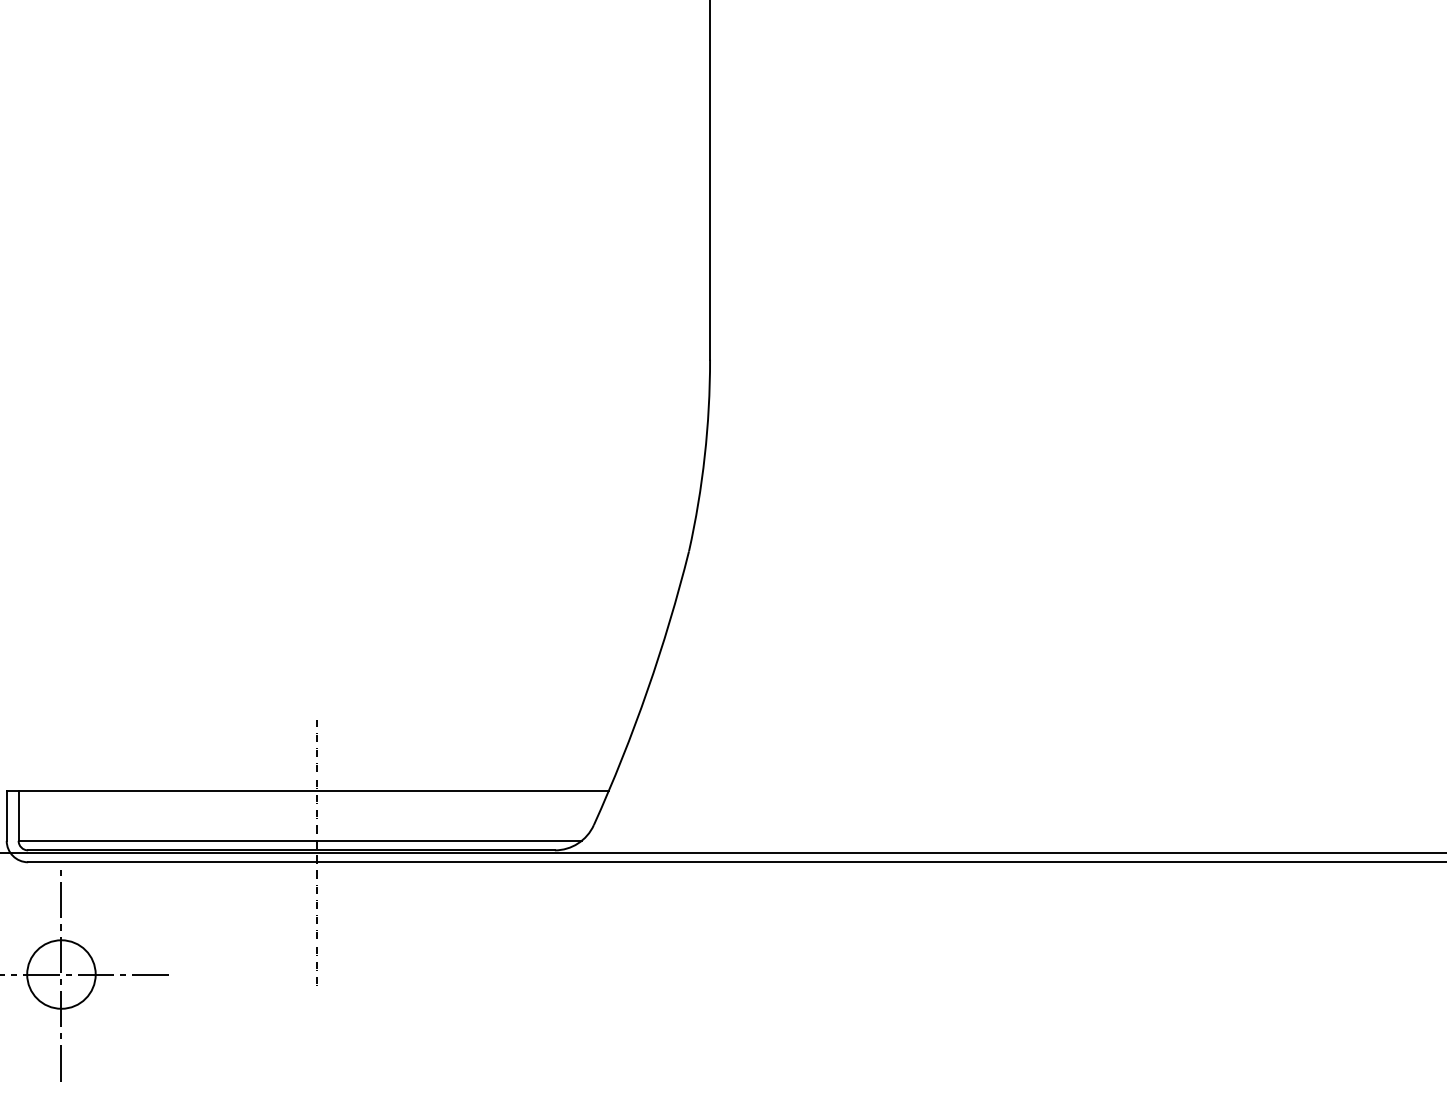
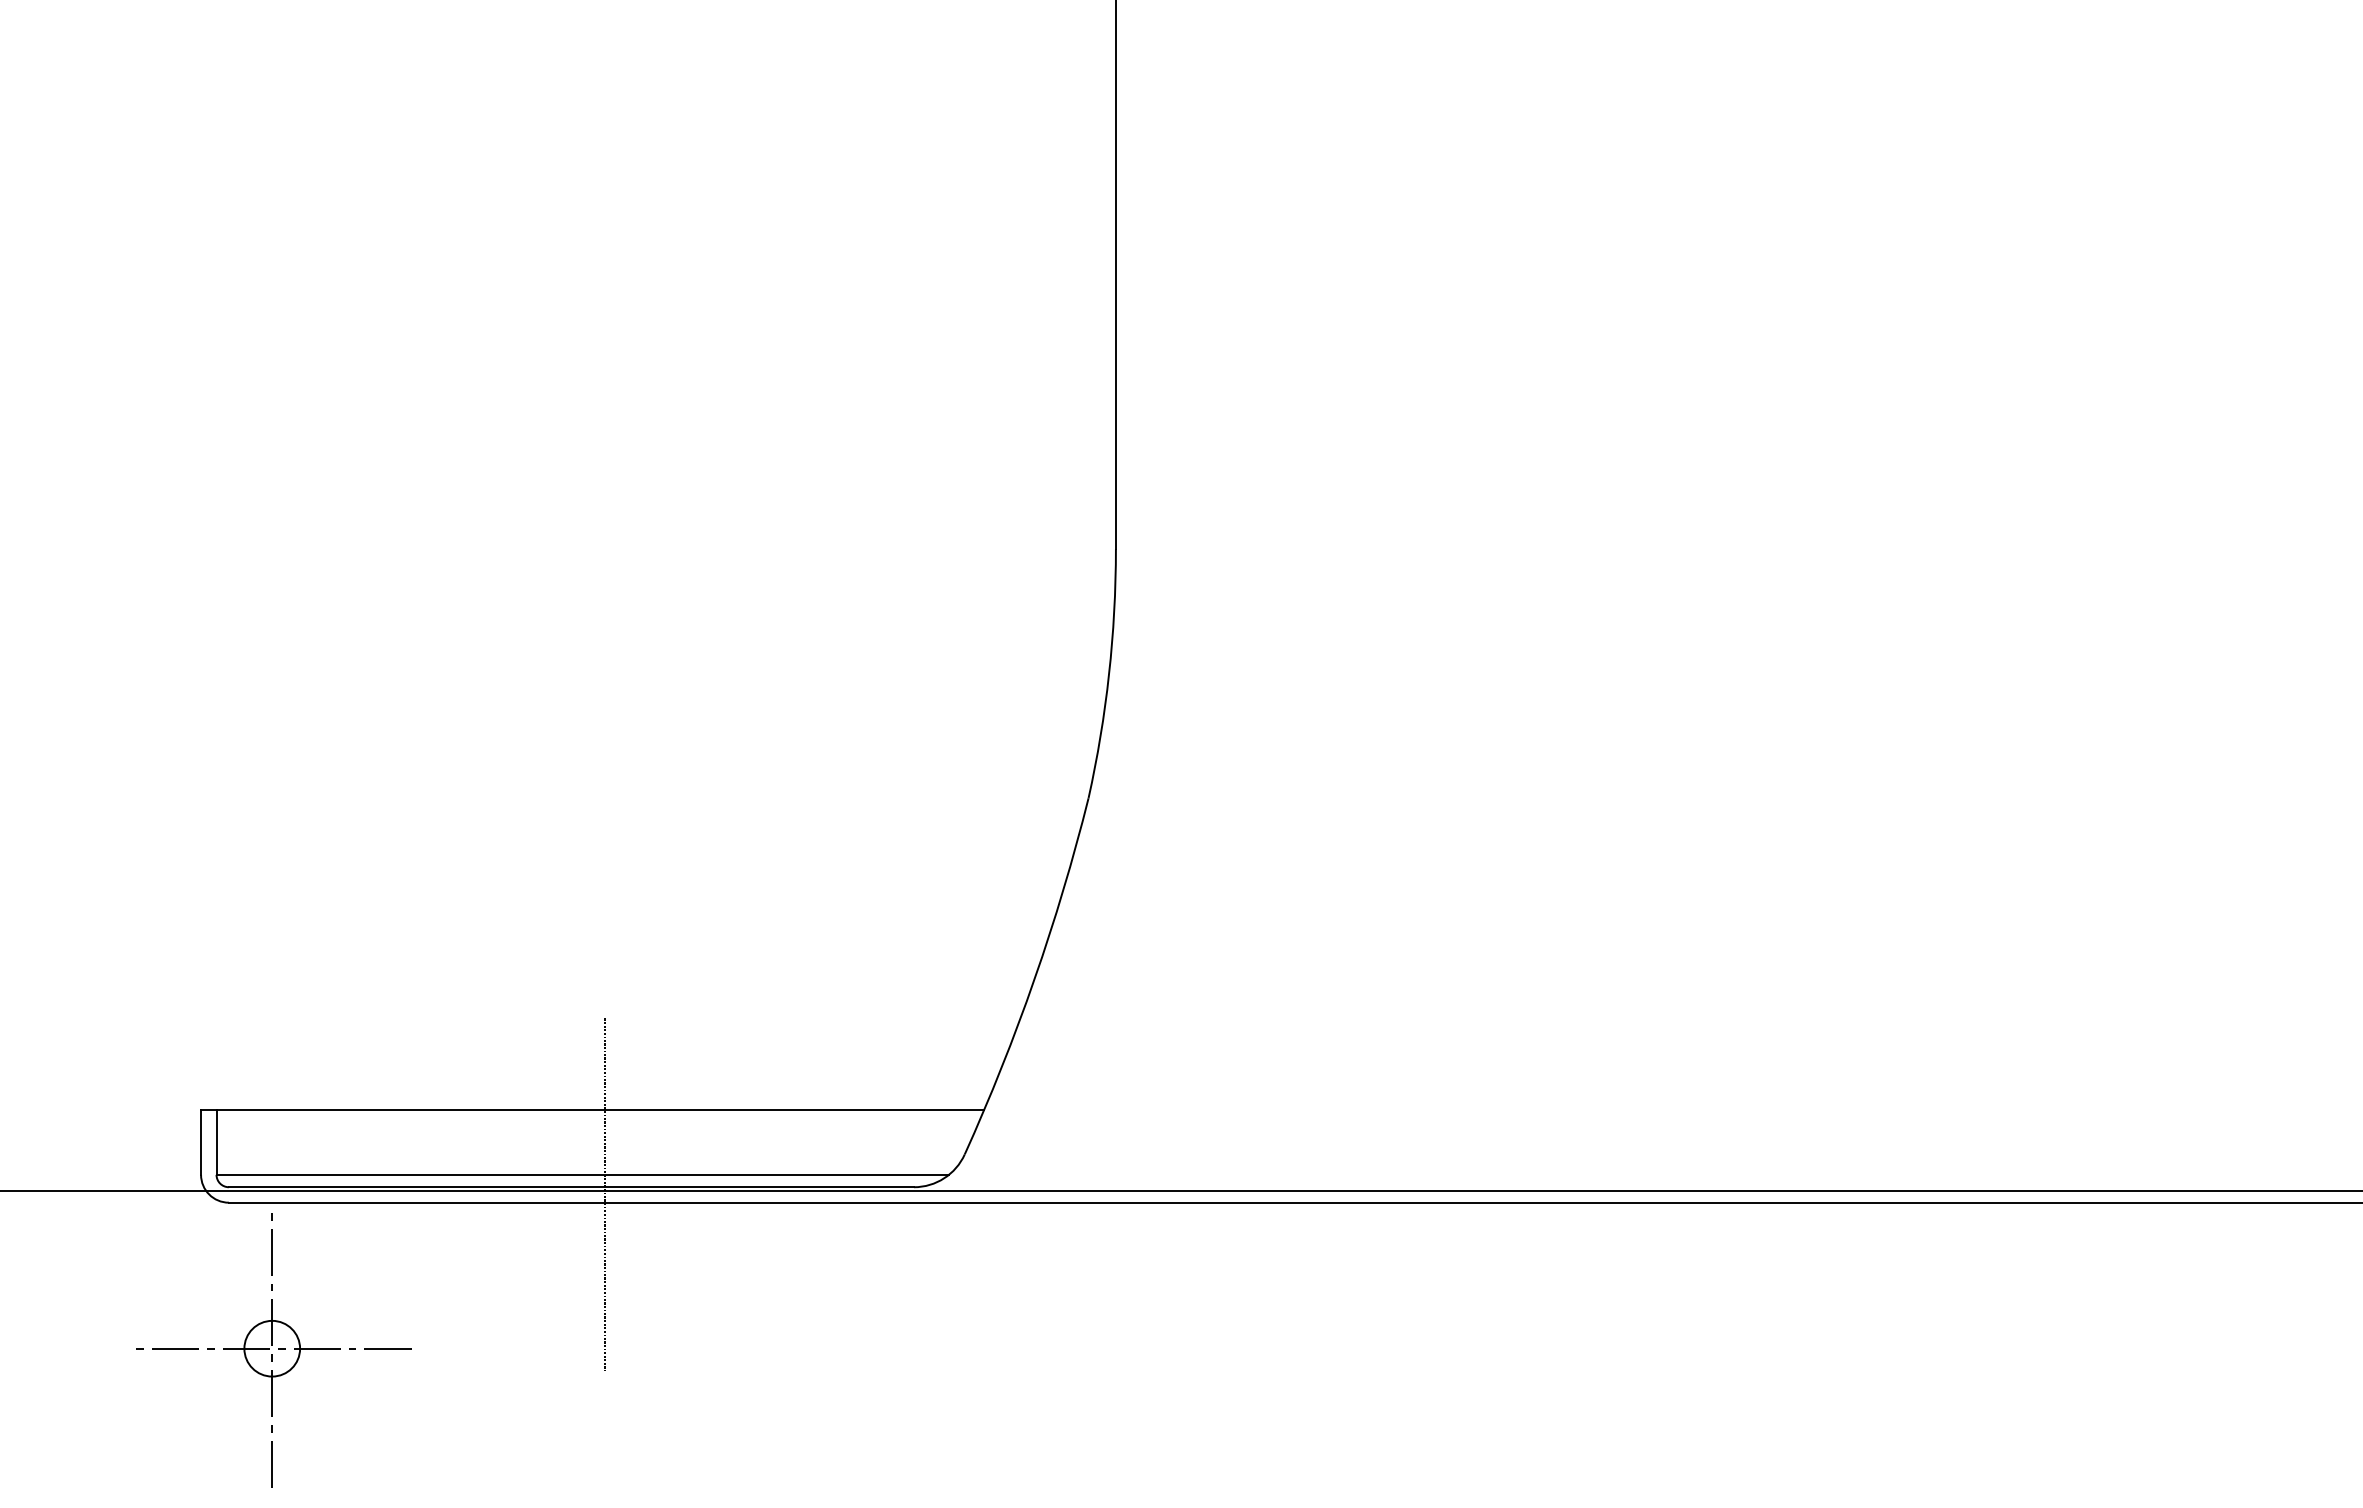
circle: (61, 974) -> (272, 1348), size x0.62

